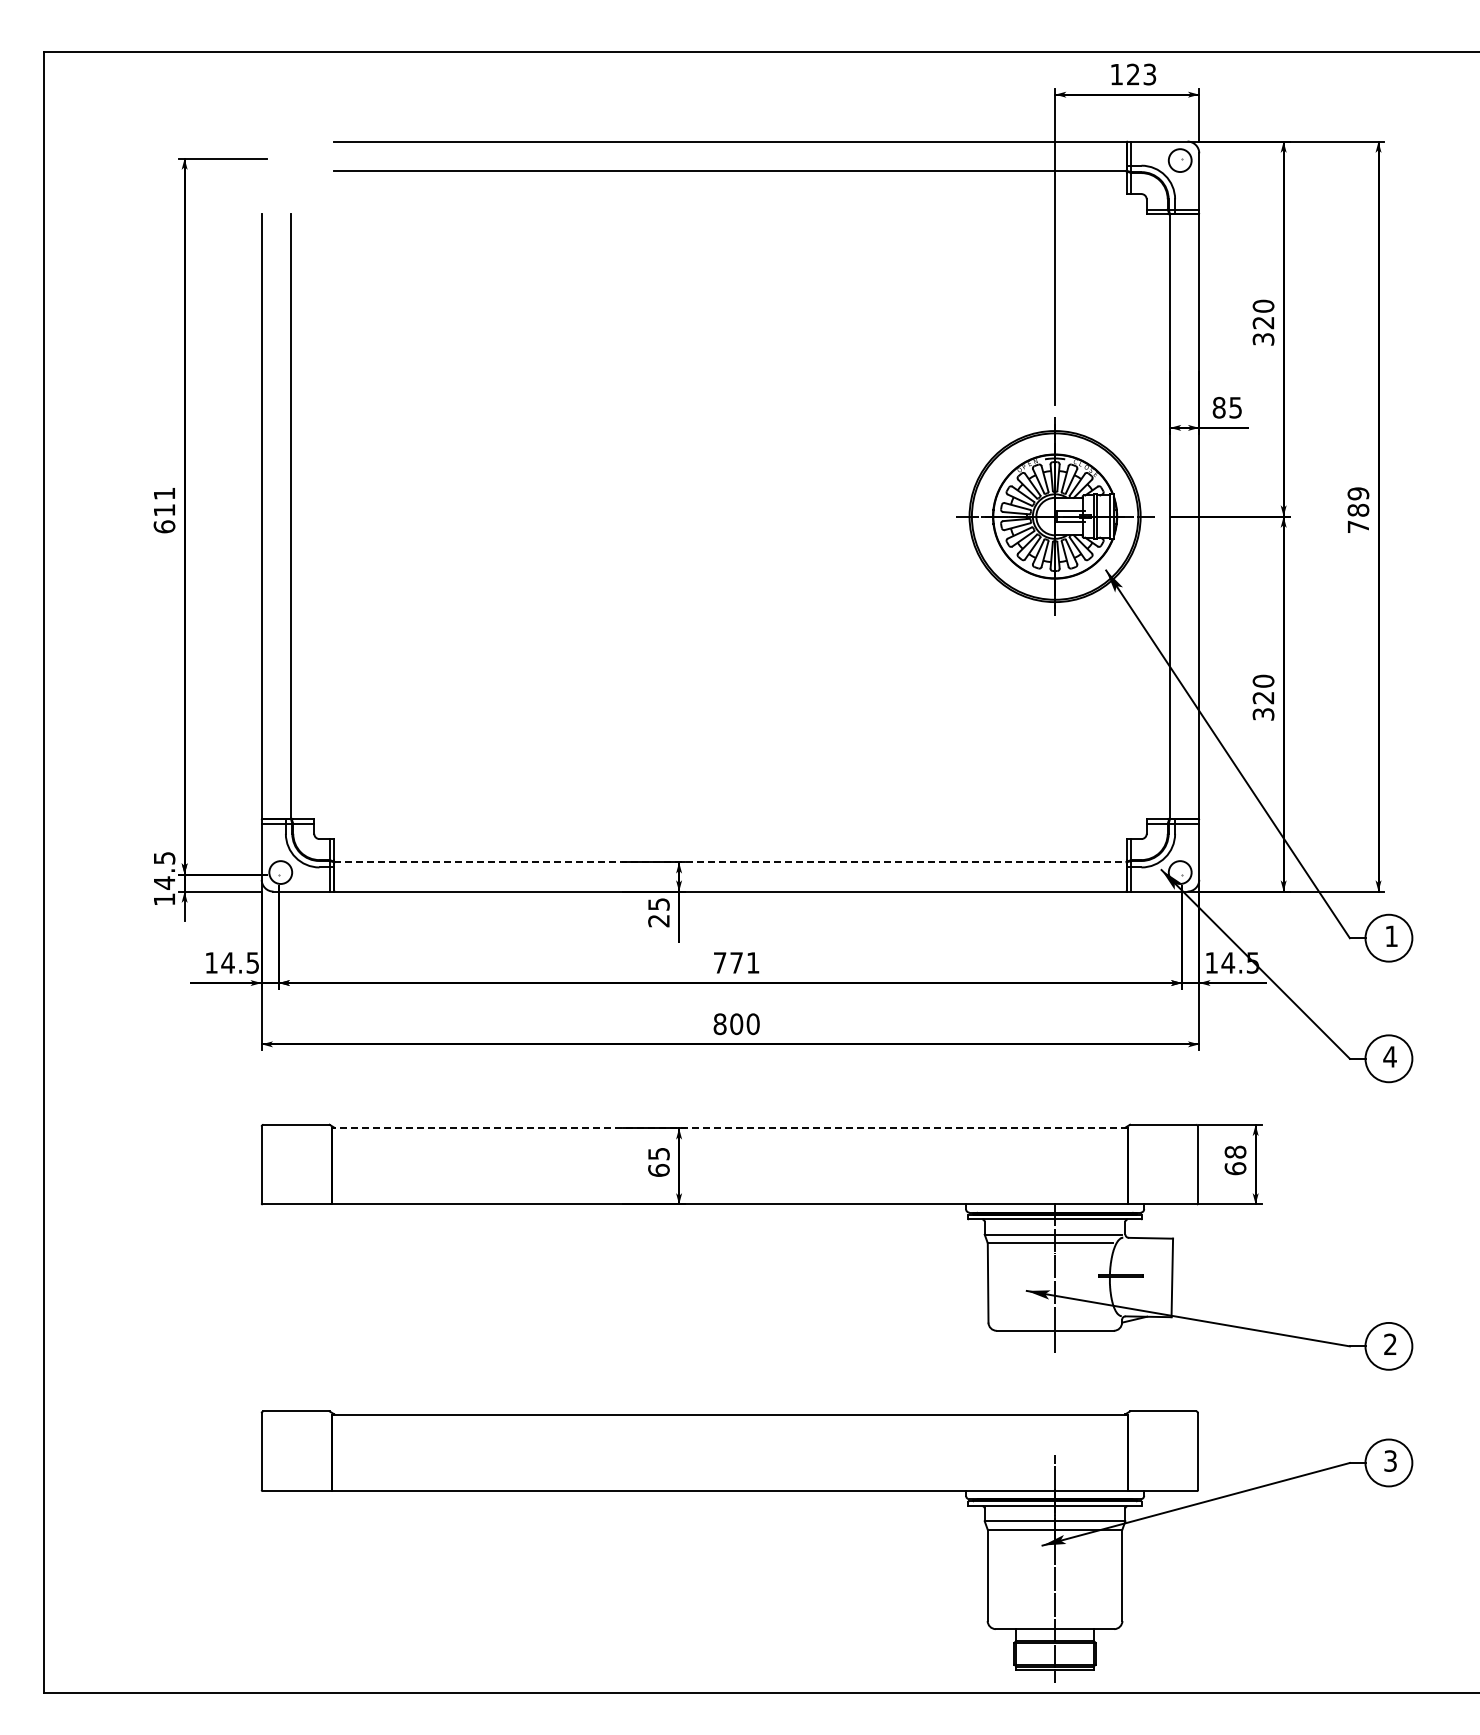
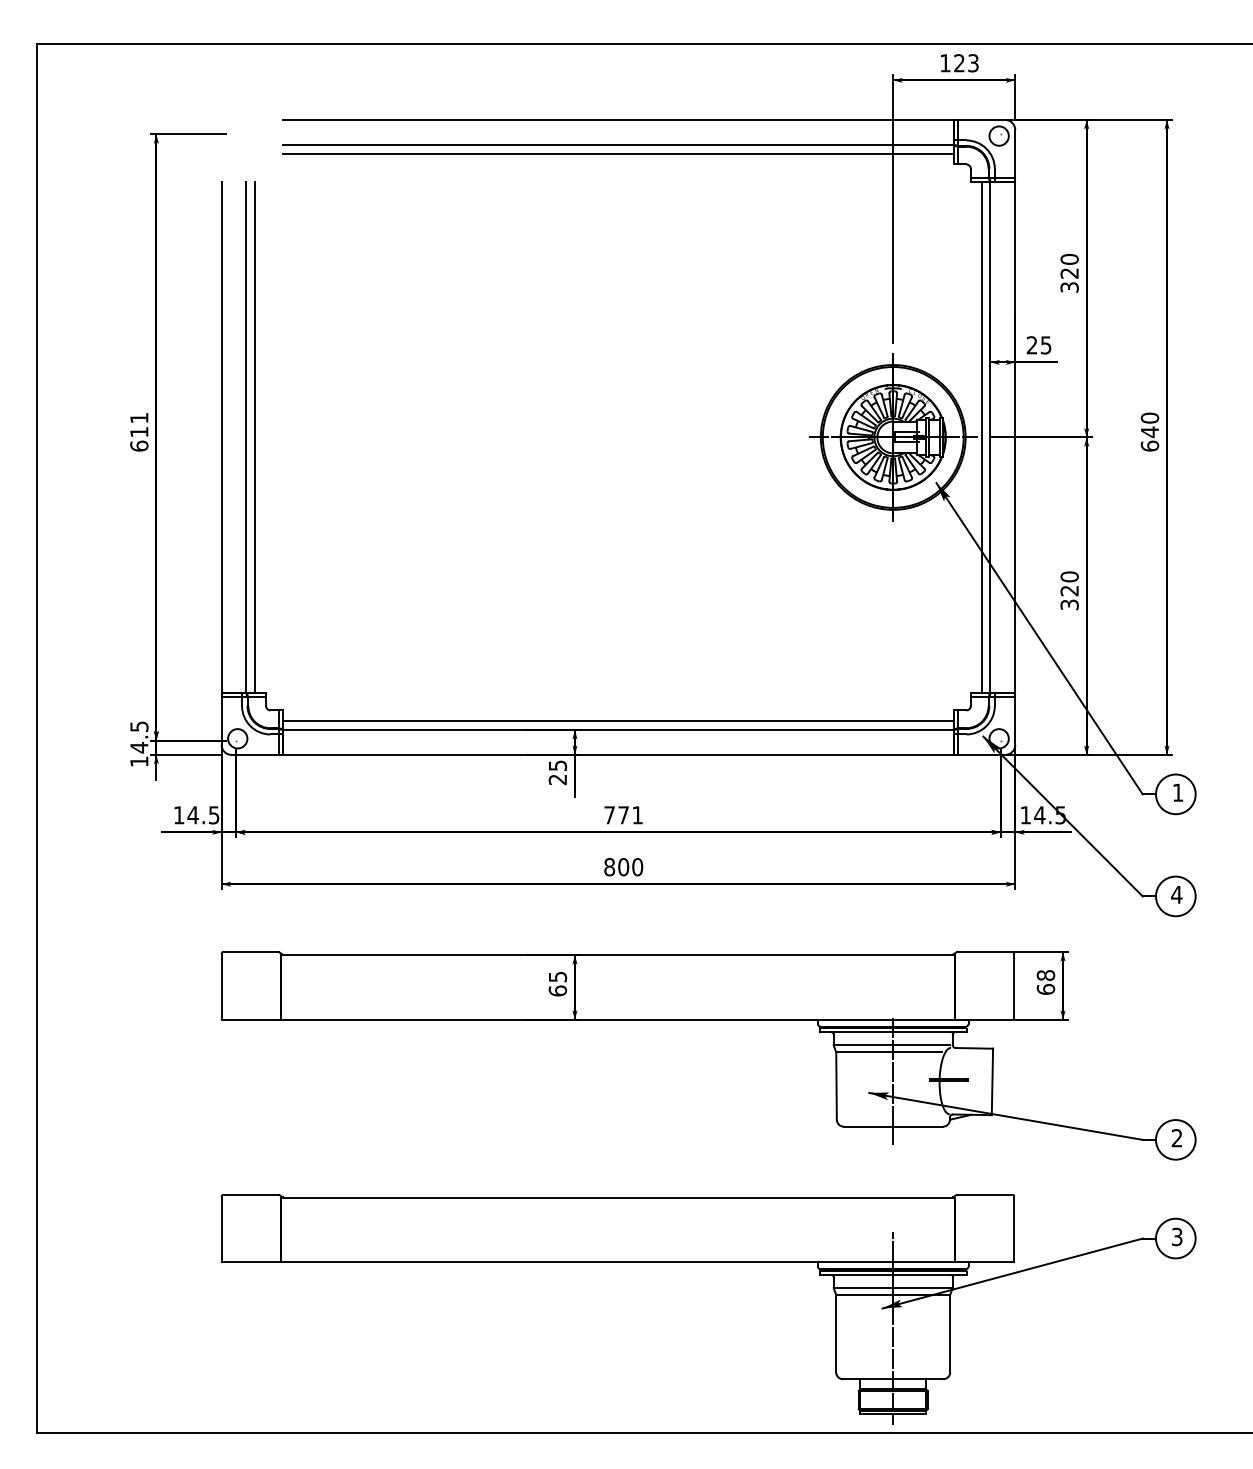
line: (730, 181) -> (618, 153), added
text: (1218, 407) -> (1031, 345), 85 -> 25
text: (1358, 510) -> (1150, 432), 789 -> 640
line: (301, 516) -> (255, 437), added
line: (1159, 516) -> (981, 437), added
line: (730, 851) -> (618, 720), added
line: (731, 862) -> (619, 730), dashed -> solid
line: (729, 1128) -> (617, 955), dashed -> solid

